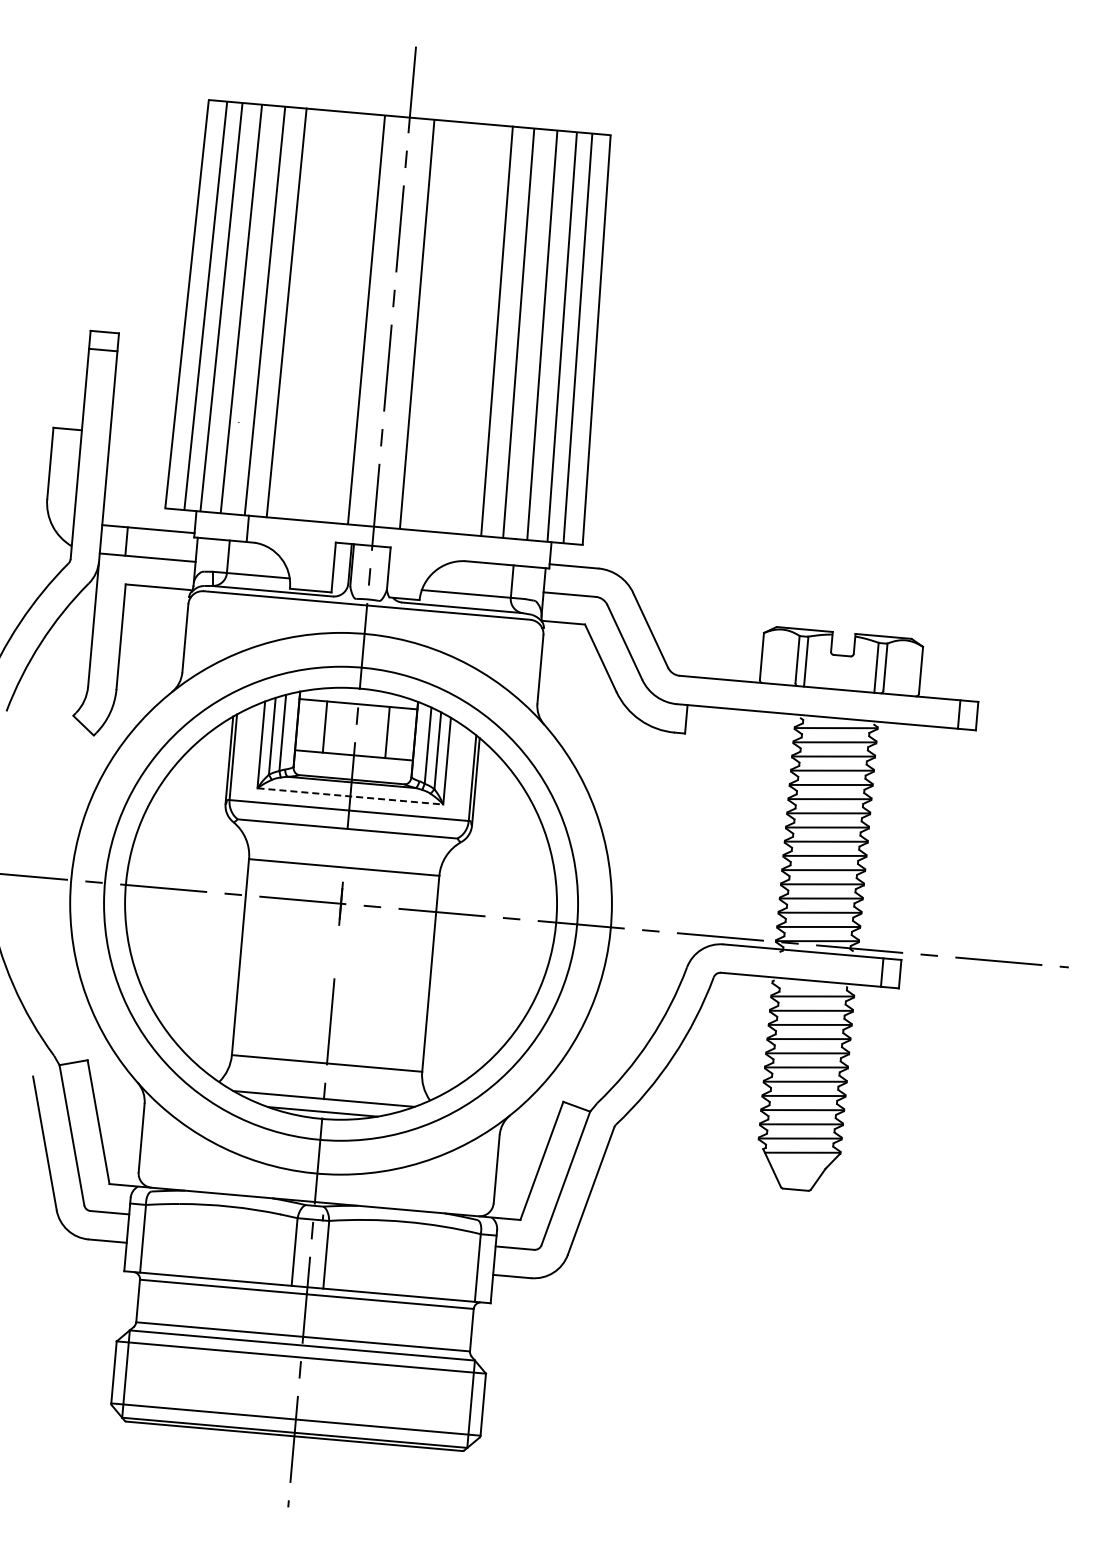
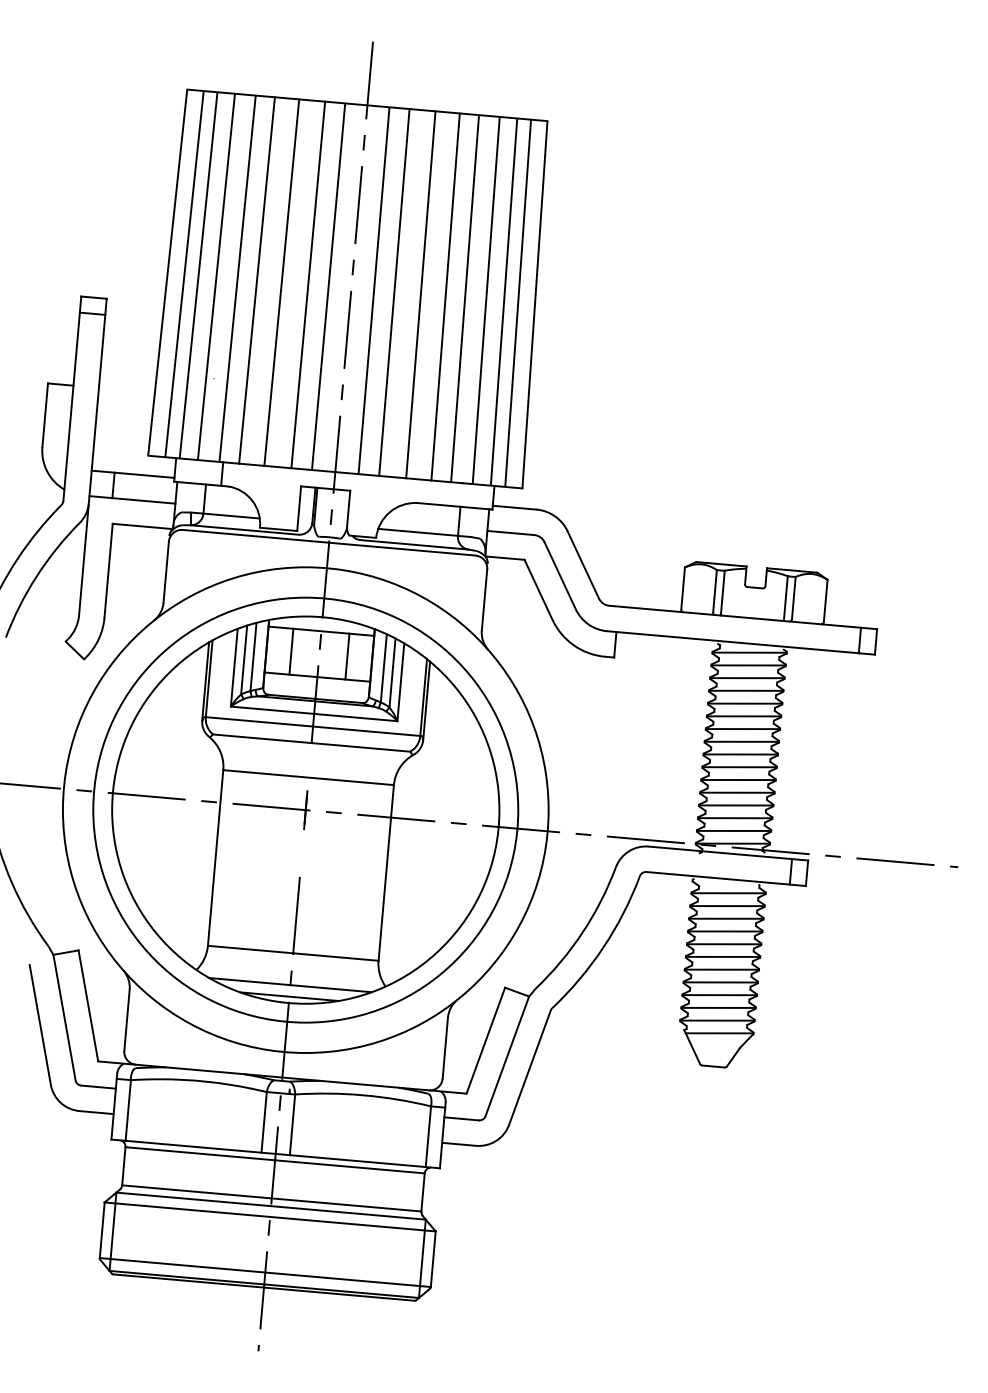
line: (313, 314) -> (281, 281), added
line: (343, 317) -> (307, 284), added
line: (439, 325) -> (394, 291), added
line: (469, 328) -> (420, 294), added
line: (350, 796) -> (314, 713), dashed -> solid

